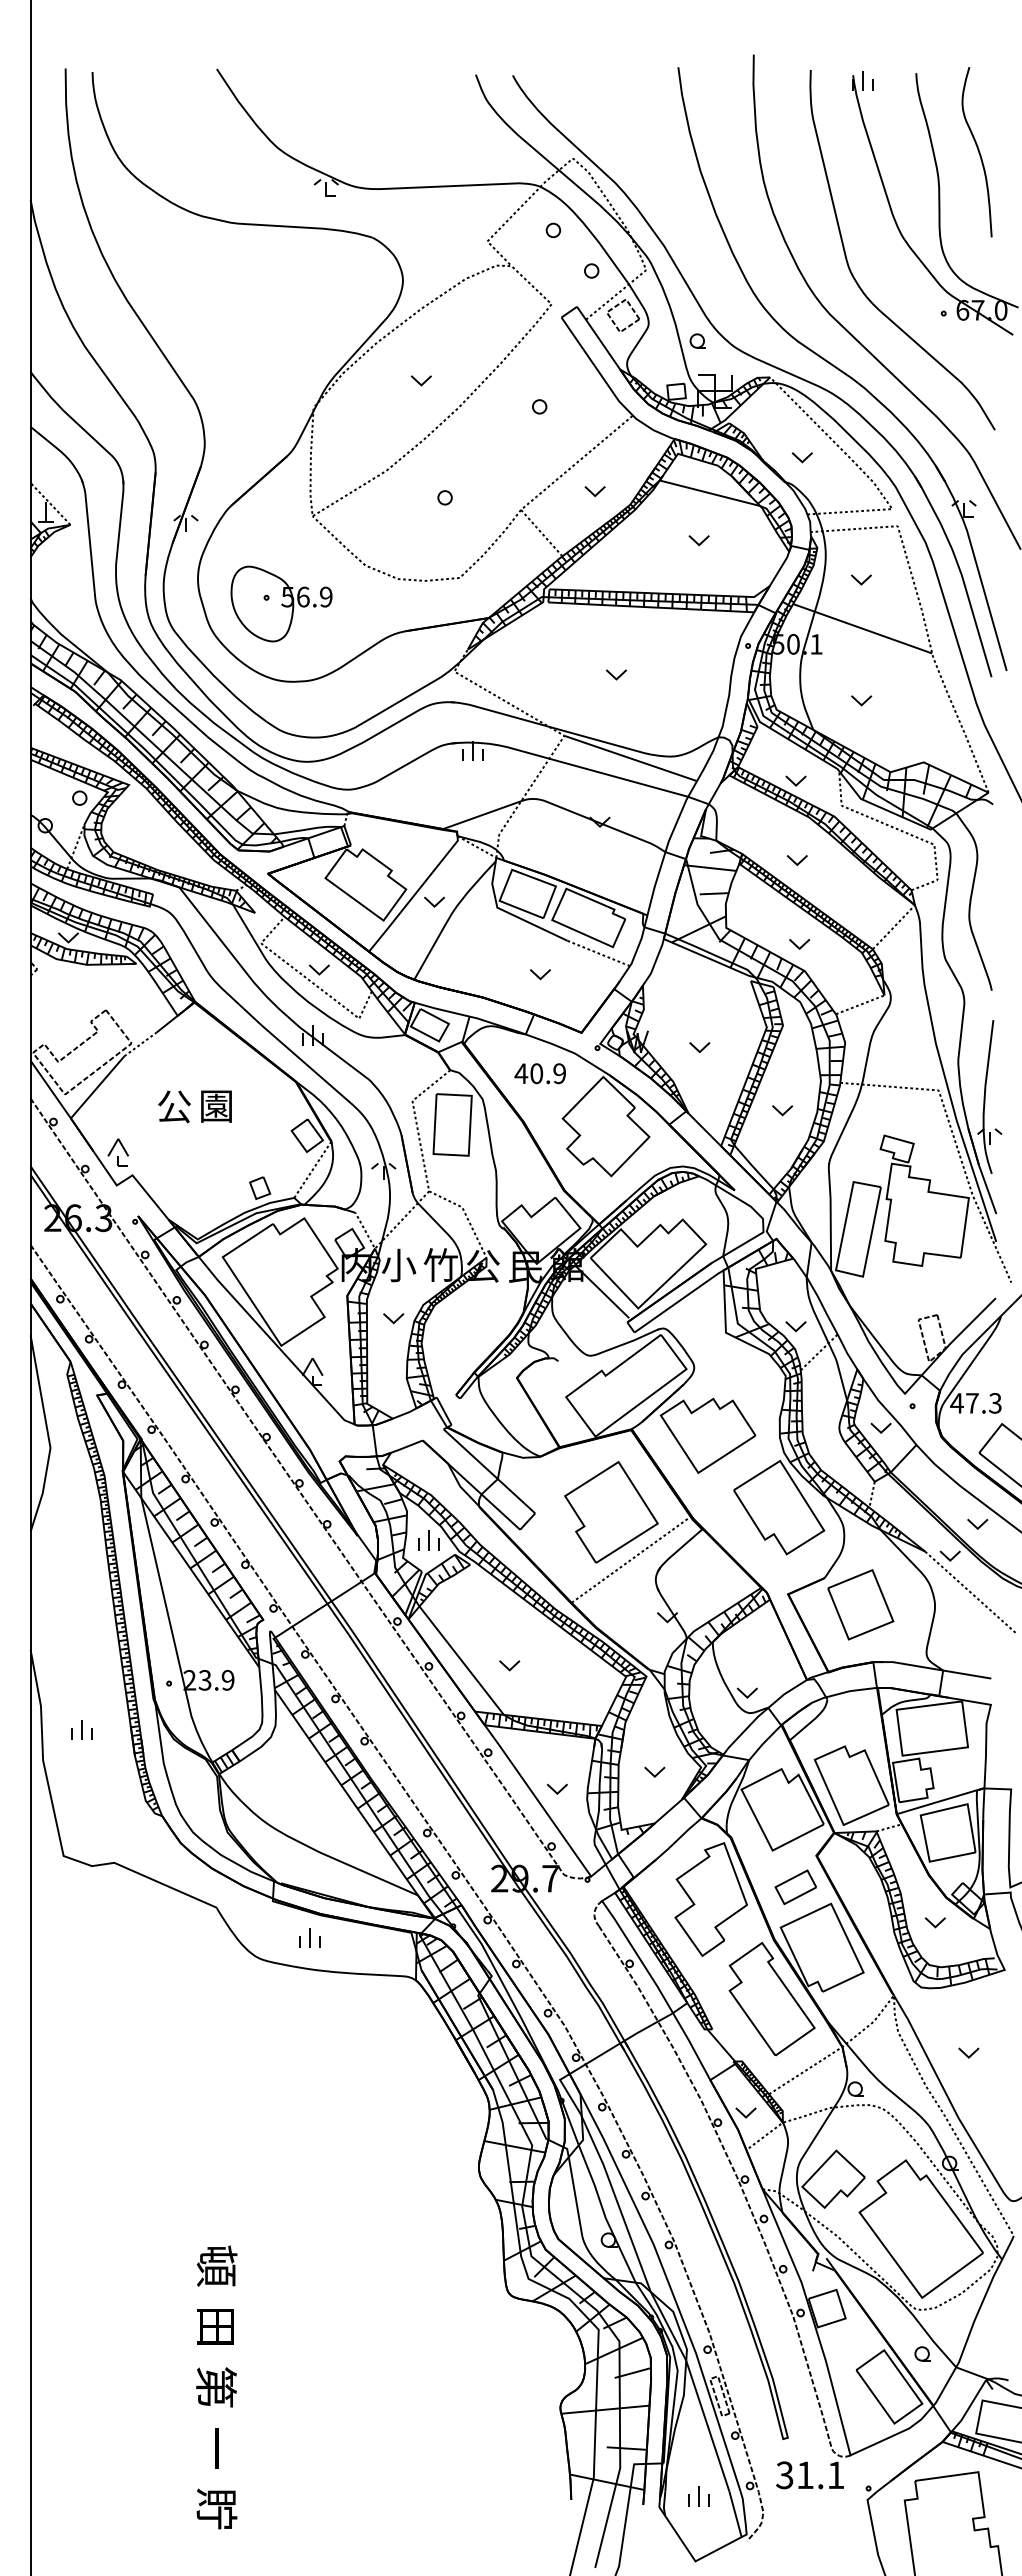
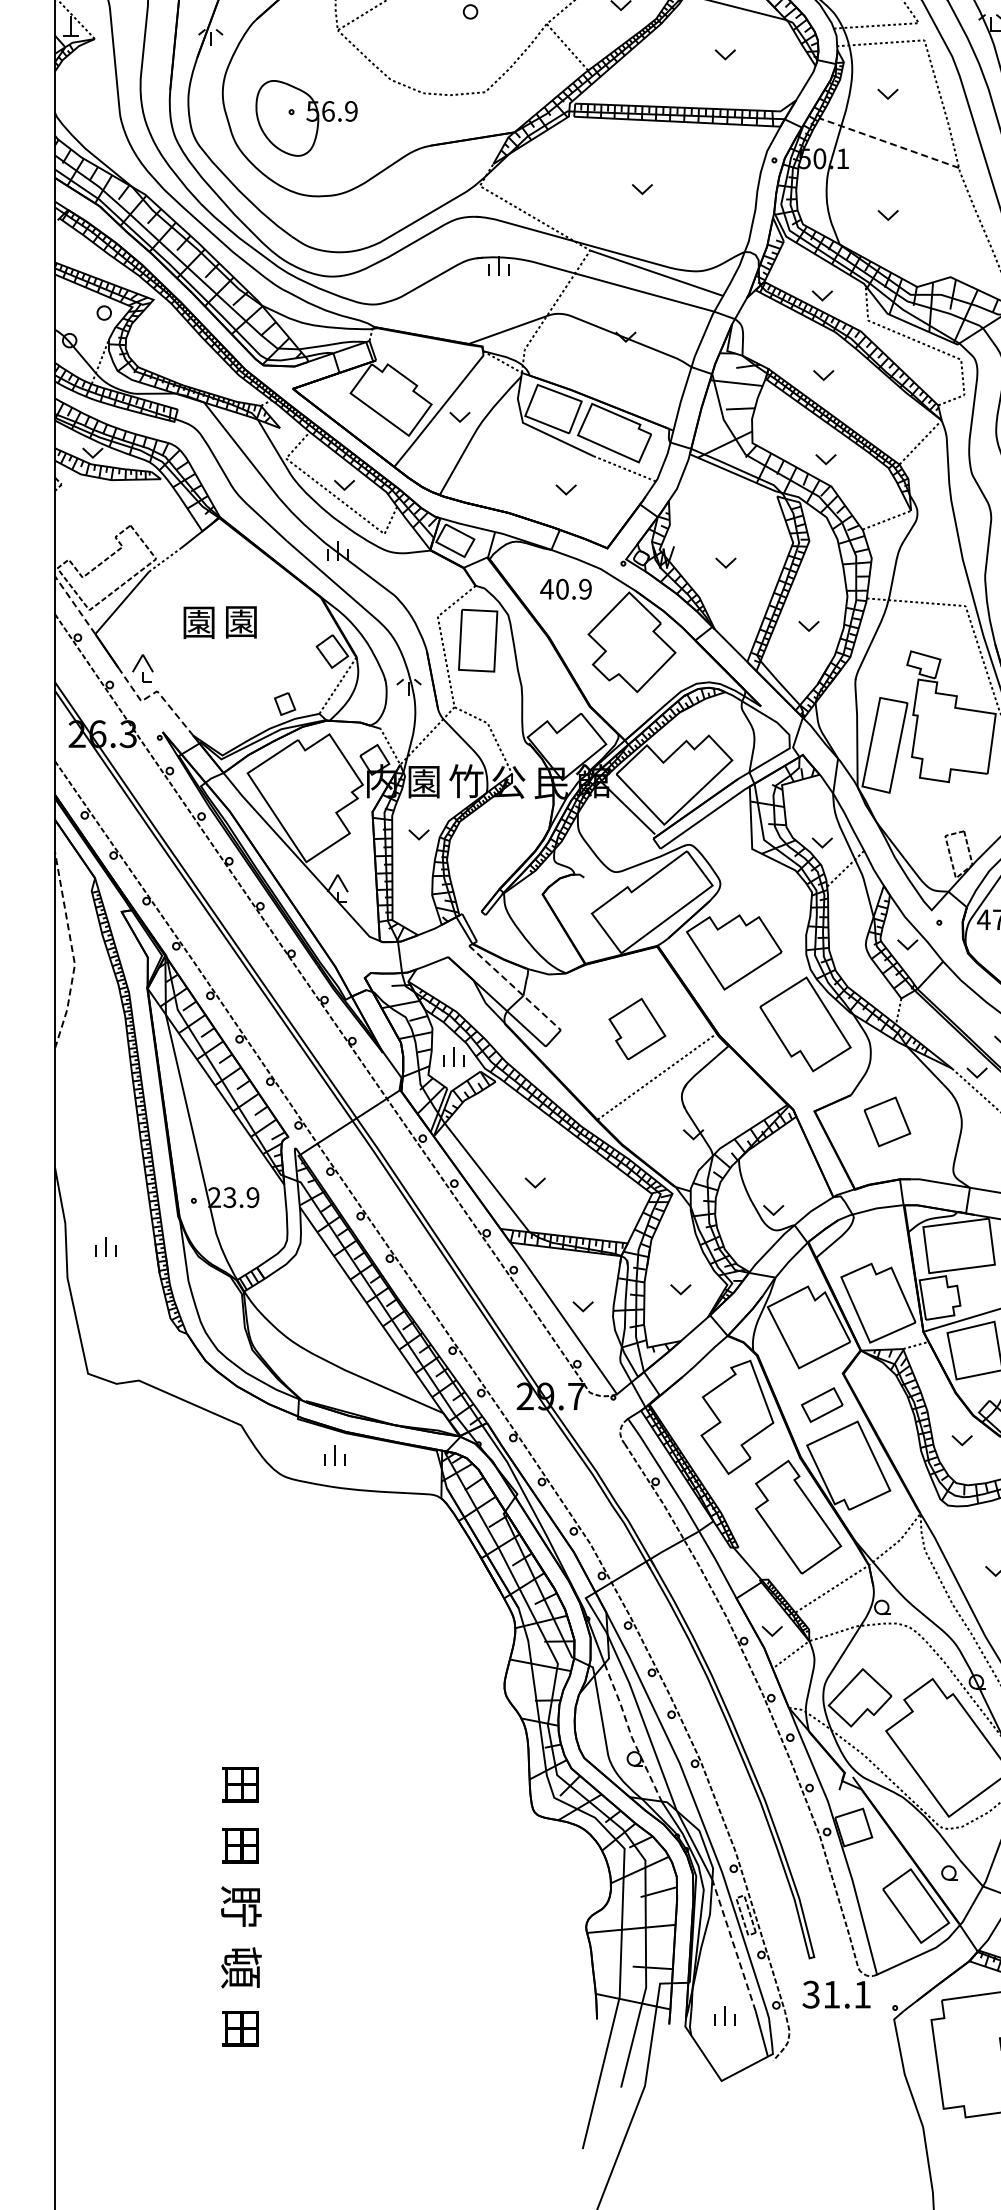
line: (861, 628) -> (888, 142), solid -> dashed
line: (50, 1089) -> (74, 605), solid -> dashed
text: (174, 1106) -> (199, 622), 公 -> 園
line: (131, 1175) -> (156, 691), solid -> dashed
text: (398, 1265) -> (423, 781), 小 -> 園
line: (48, 1435) -> (72, 952), solid -> dashed
line: (489, 1471) -> (515, 988), solid -> dashed
part: (611, 1512) -> (637, 1029), size x0.6
part: (860, 1604) -> (887, 1121), size x0.7
line: (604, 2214) -> (630, 1733), solid -> dashed
text: (216, 2265) -> (241, 1784), 頓 -> 田
text: (216, 2387) -> (241, 1906), 第 -> 貯
line: (707, 2426) -> (733, 1945), solid -> dashed
text: (216, 2448) -> (241, 1967), 一 -> 頓
text: (216, 2508) -> (241, 2027), 貯 -> 田

